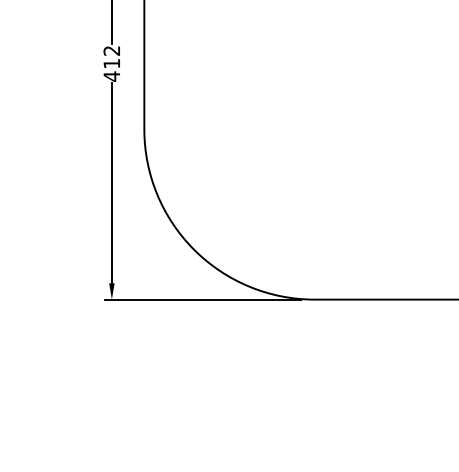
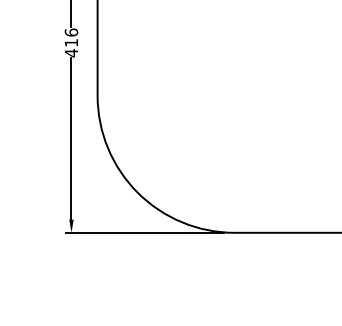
text: (111, 50) -> (71, 32), 412 -> 416

